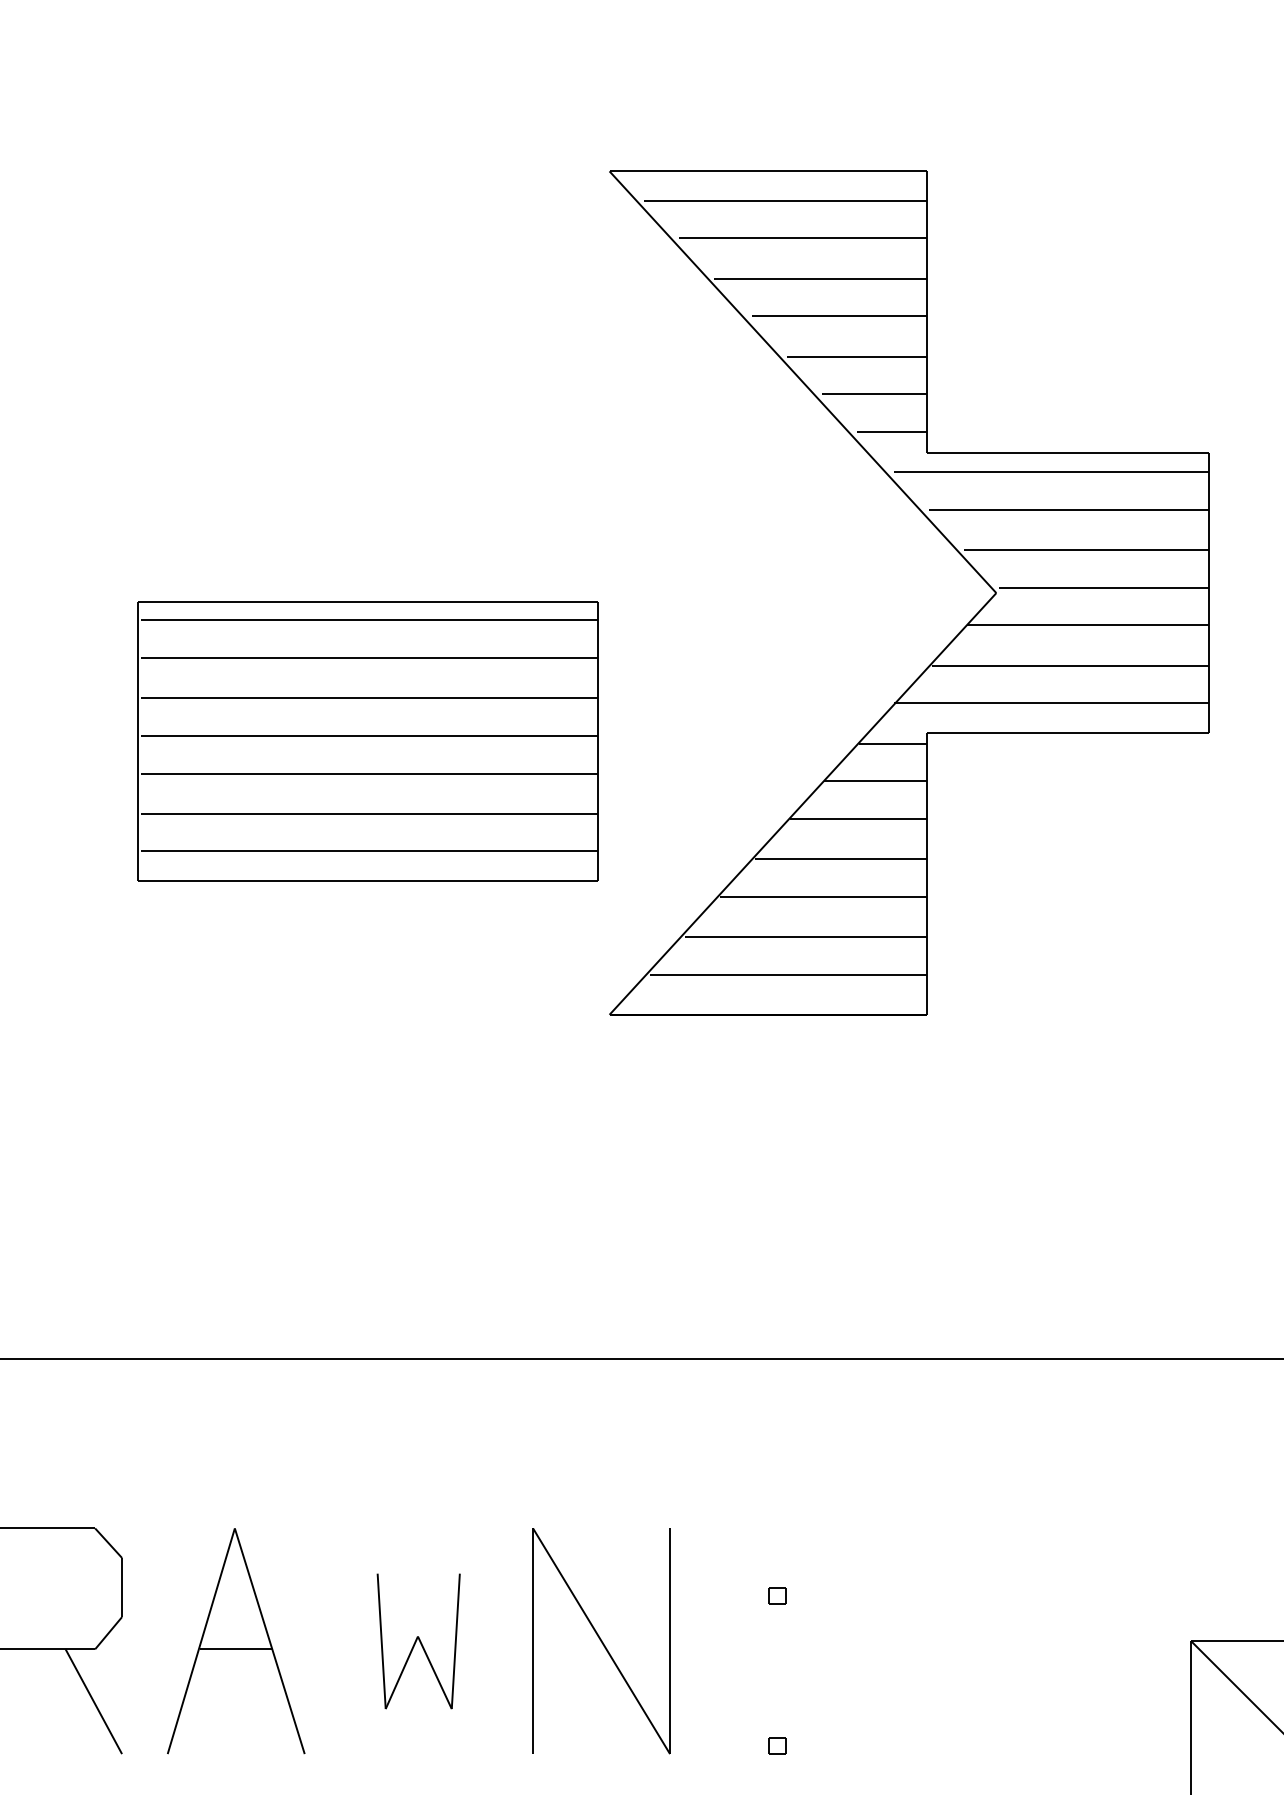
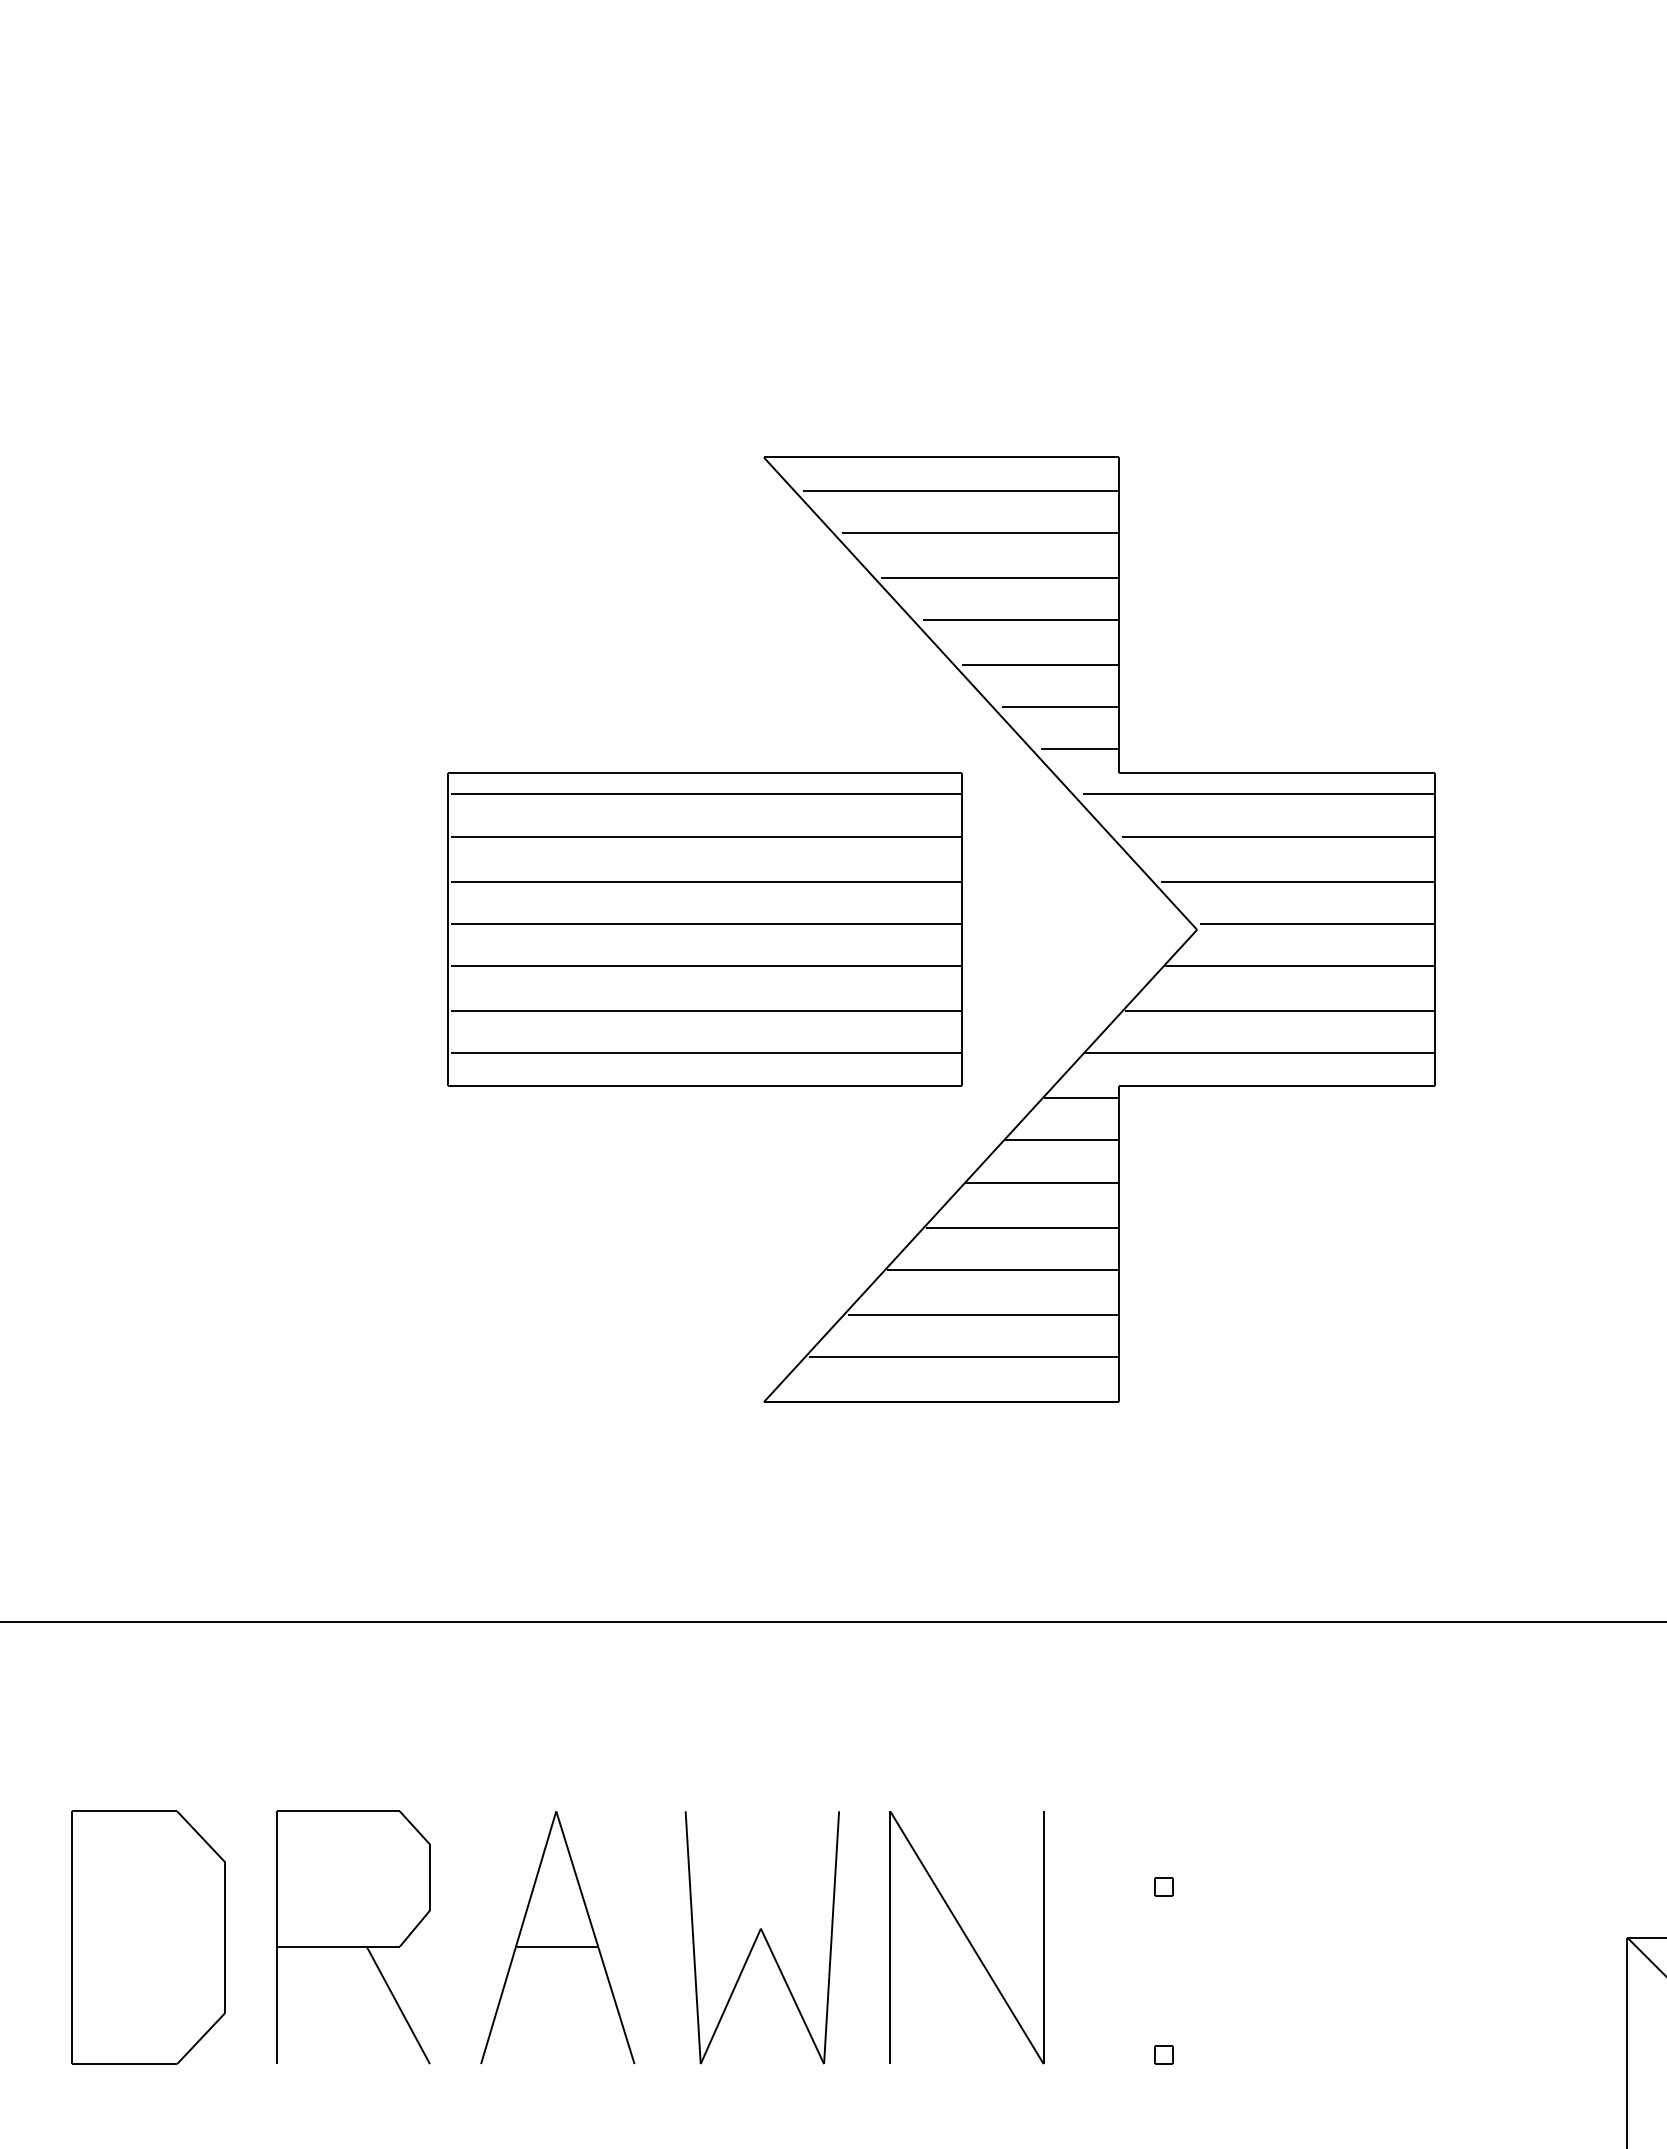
part: (953, 548) -> (1149, 879), moved
part: (418, 1641) -> (761, 1937), size x1.67

